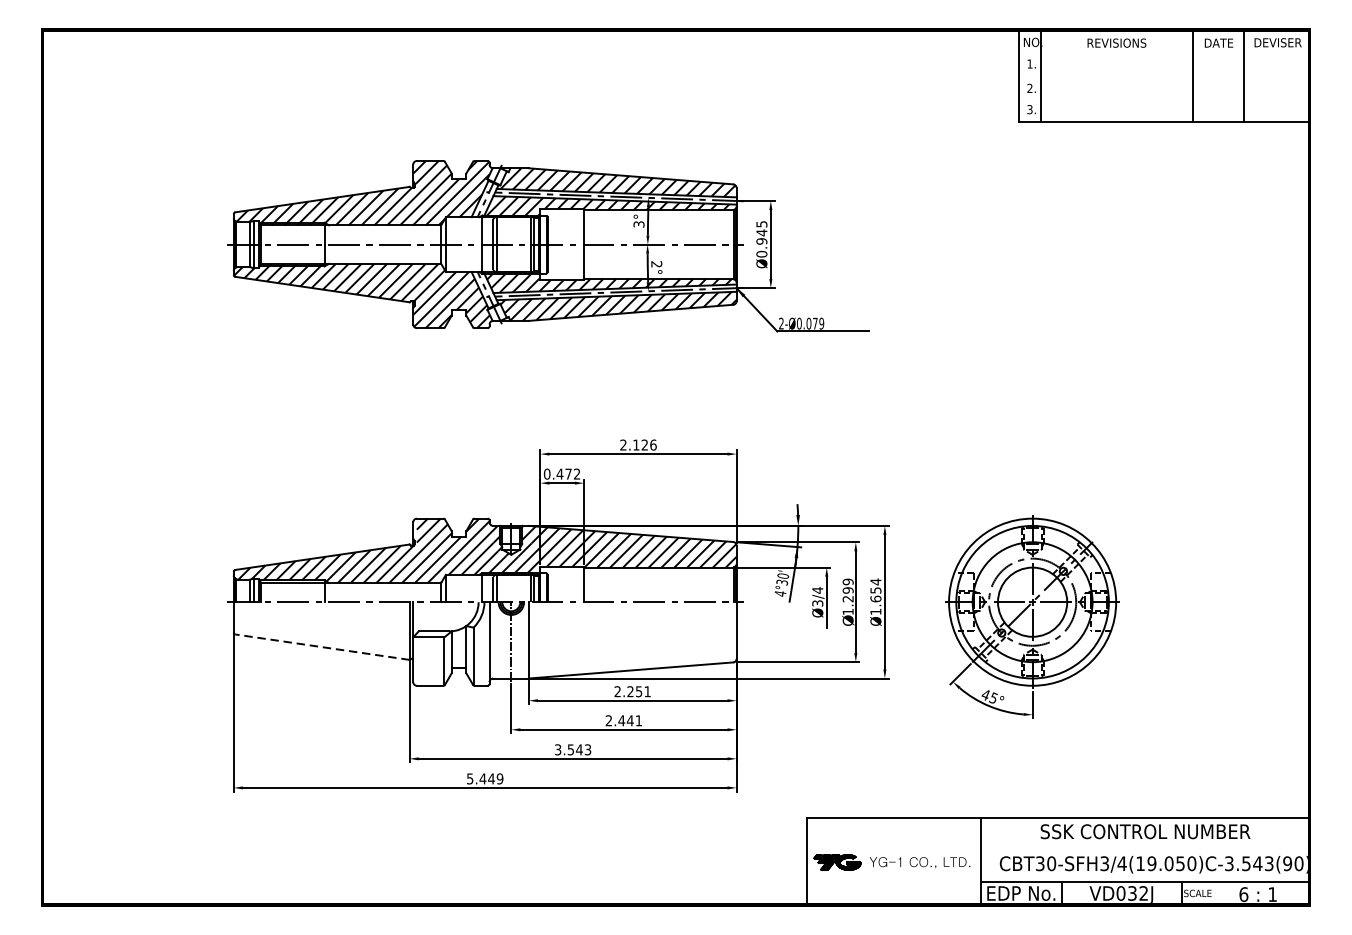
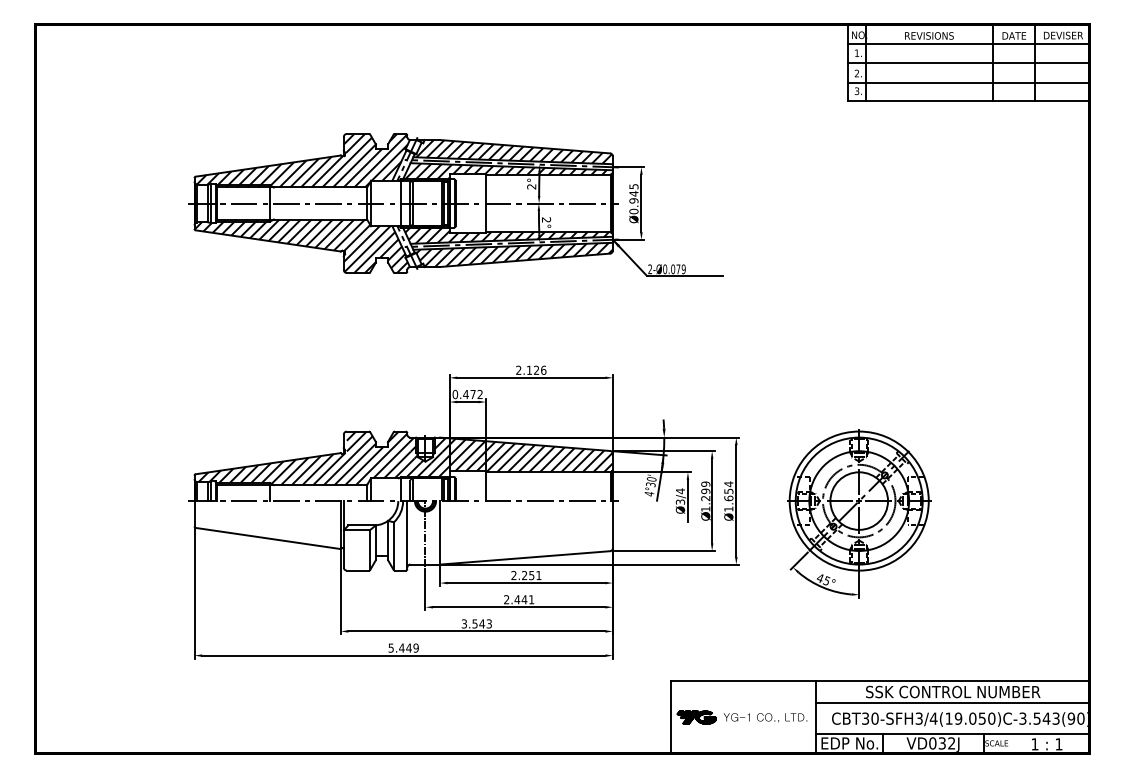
line: (1163, 53) -> (968, 44), added
line: (1163, 76) -> (968, 63), added
line: (1163, 99) -> (968, 82), added
text: (638, 224) -> (531, 186), 3° -> 2°
line: (321, 647) -> (267, 538), dashed -> solid
line: (1144, 845) -> (952, 703), added
text: (1243, 894) -> (1034, 744), 6 -> 1

